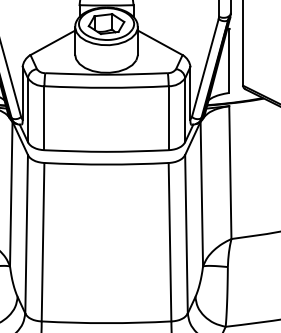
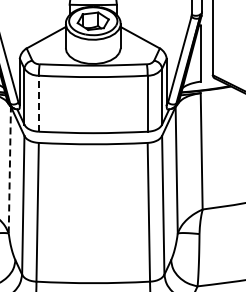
line: (44, 117) -> (38, 103), solid -> dashed
line: (10, 193) -> (9, 169), solid -> dashed

